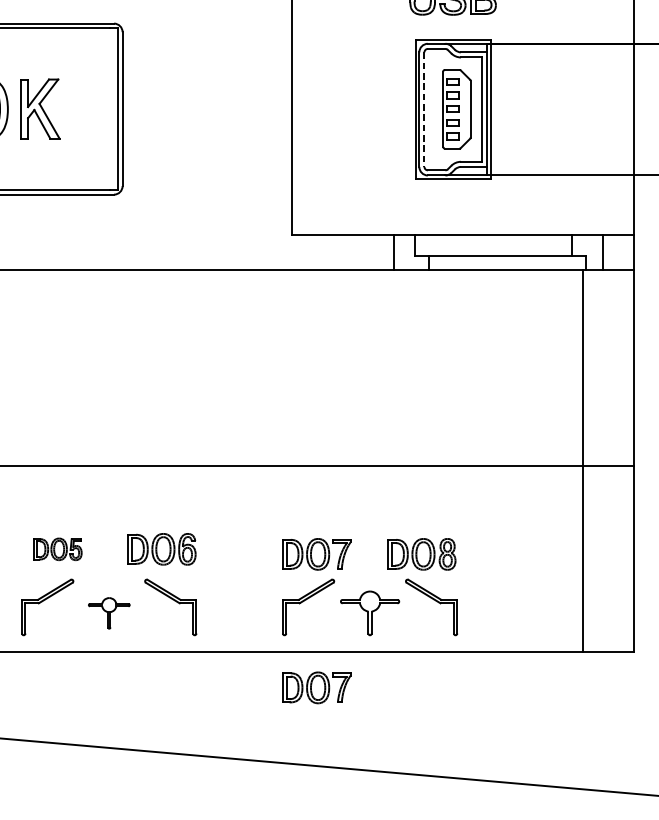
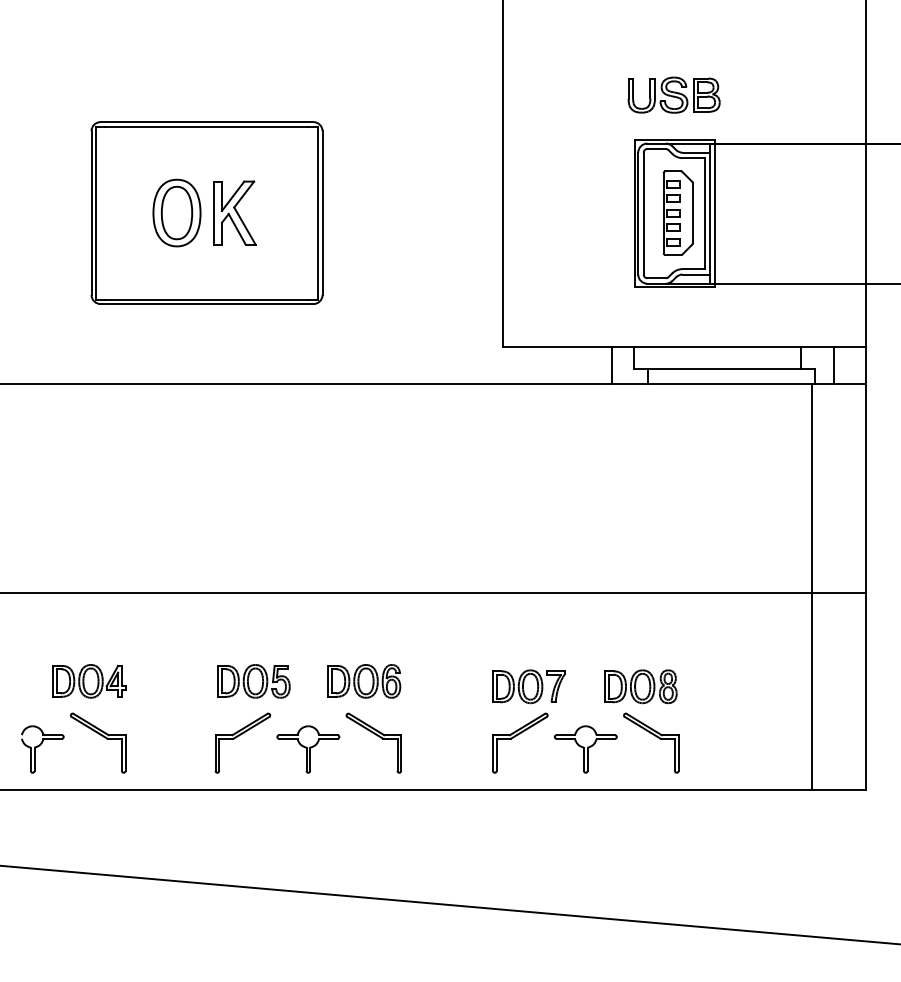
line: (424, 109) -> (643, 213), dashed -> solid
part: (57, 549) -> (253, 681), size x1.43
part: (109, 613) -> (308, 749), size x1.43
part: (316, 687) -> (528, 828), removed

